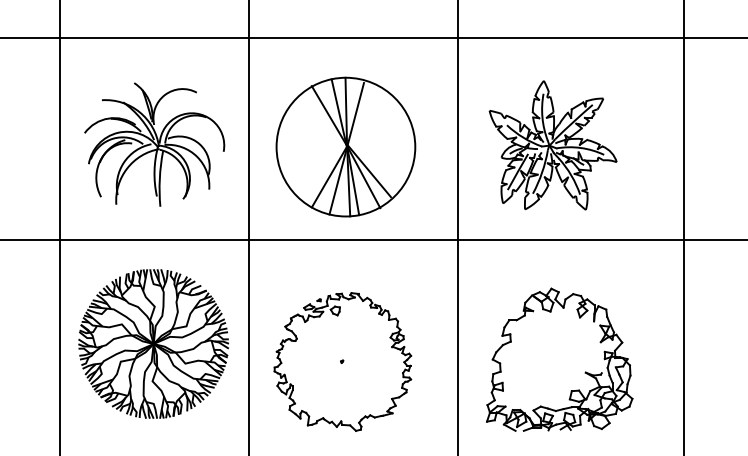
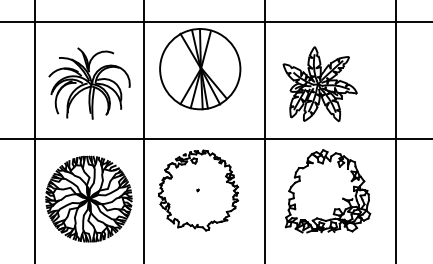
part: (346, 147) -> (200, 69), moved
part: (558, 360) -> (327, 191), moved
part: (342, 361) -> (198, 190), moved

